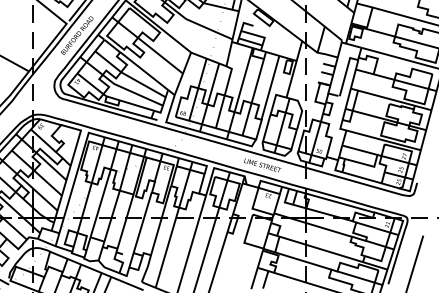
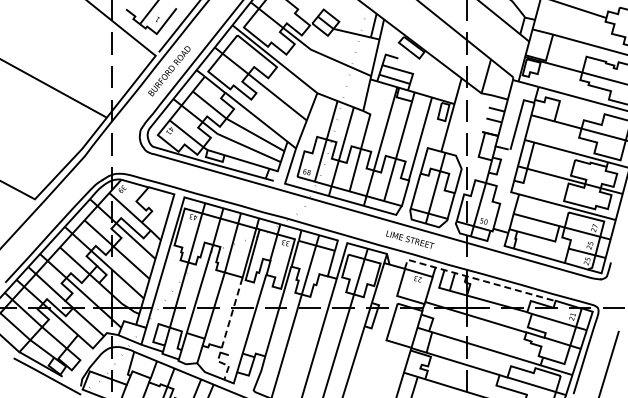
line: (313, 196) -> (476, 279), solid -> dashed
line: (120, 238) -> (225, 334), solid -> dashed

